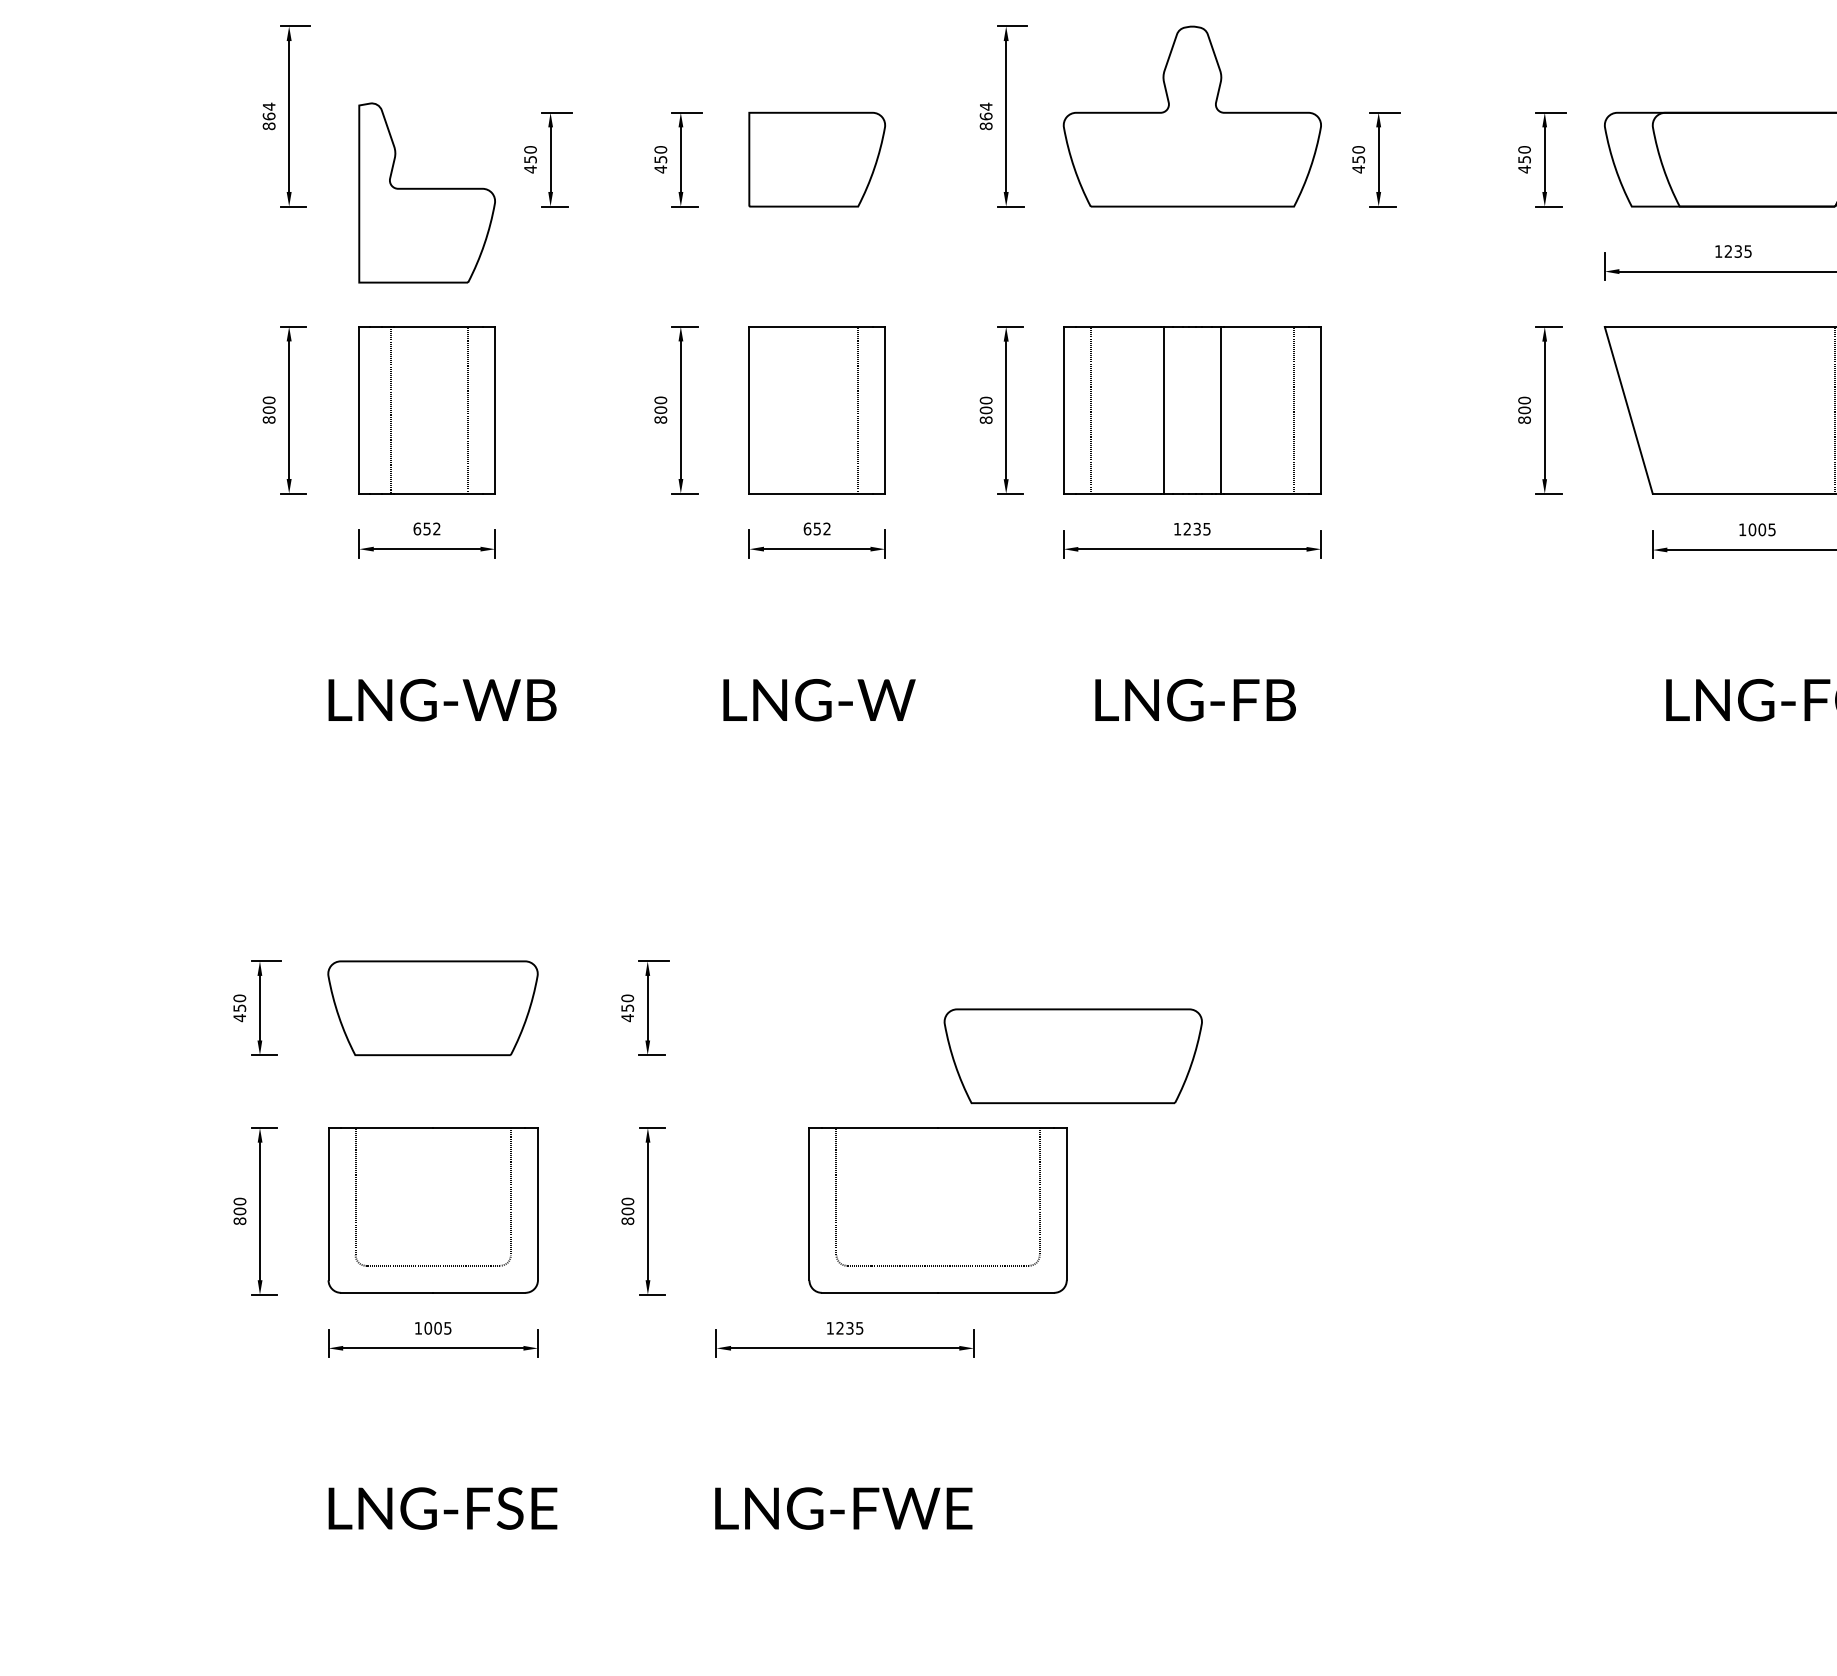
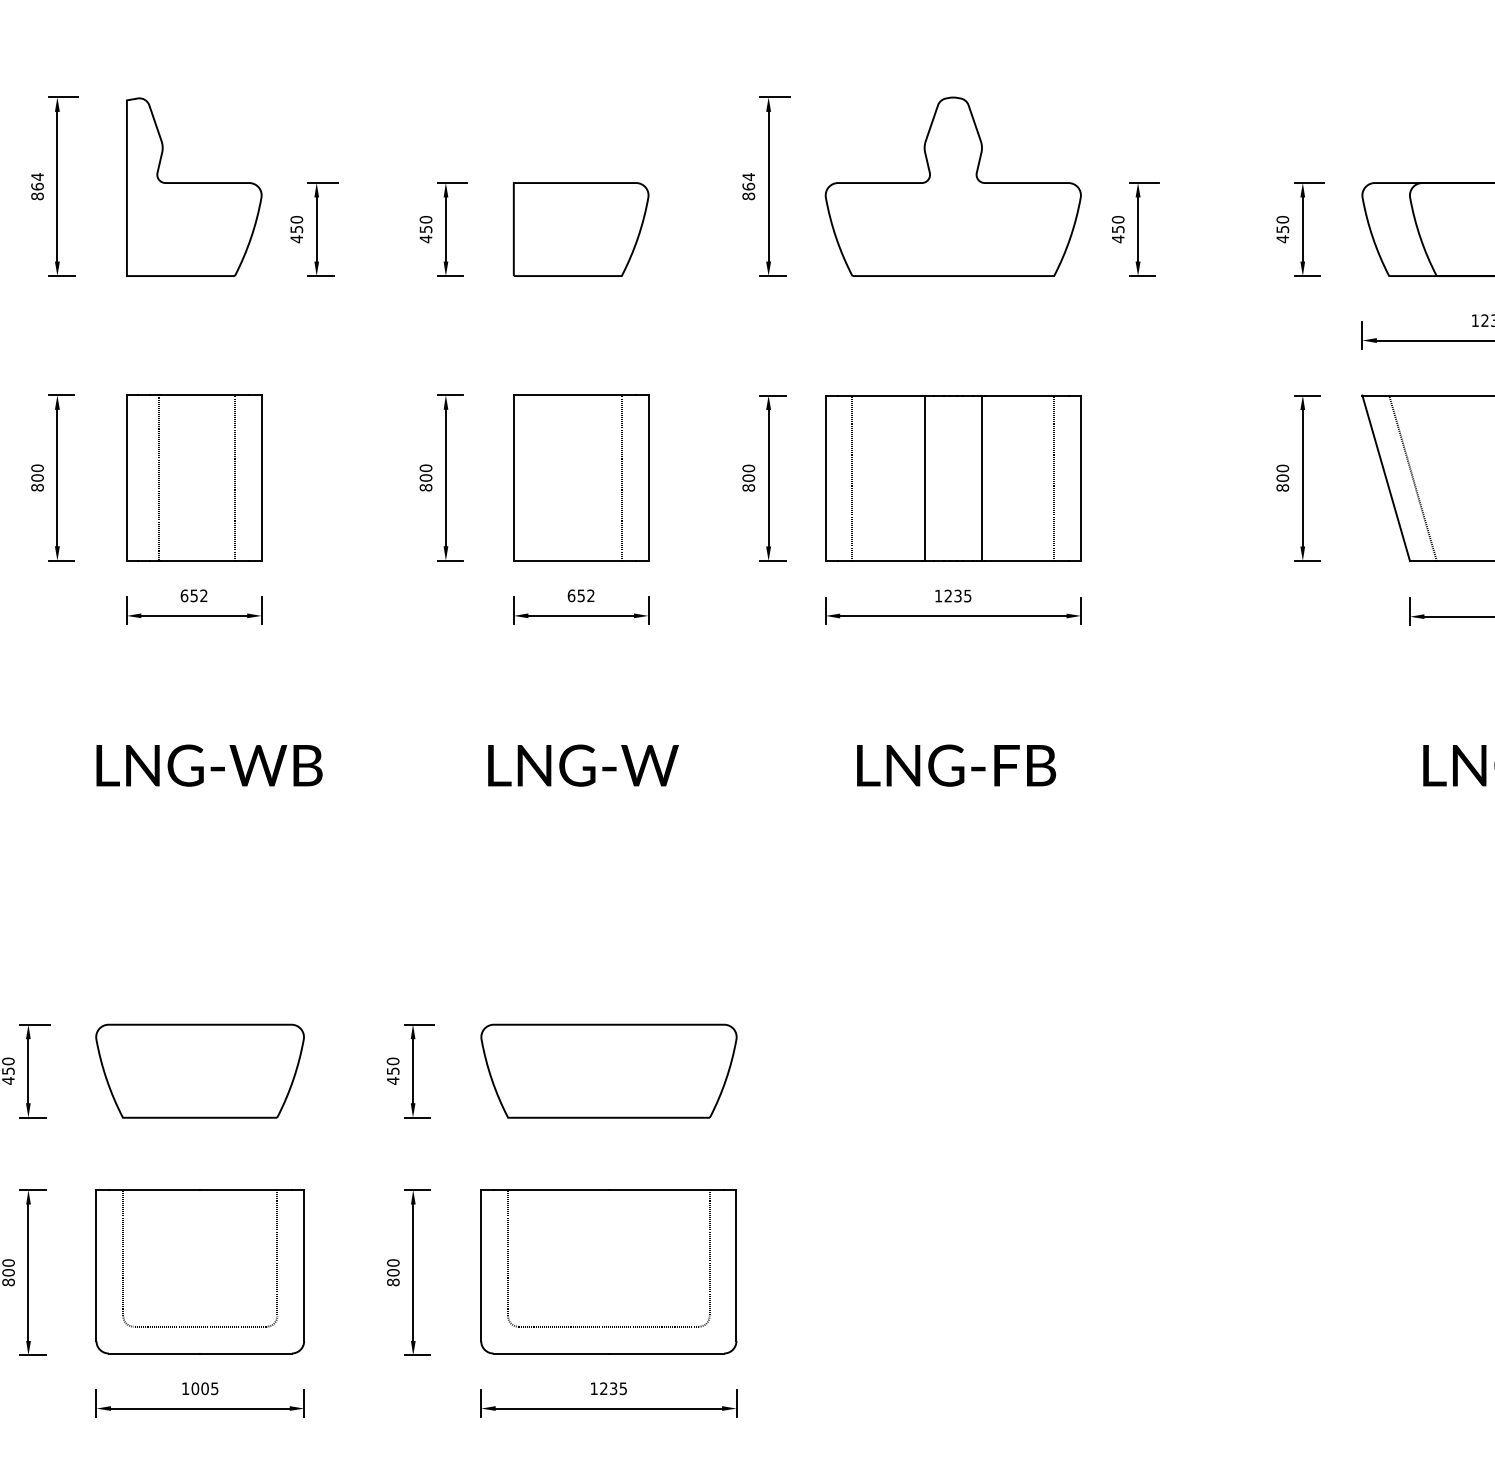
part: (426, 192) -> (193, 186), moved
line: (1655, 410) -> (1412, 478), added
part: (1072, 1056) -> (608, 1071), moved
part: (937, 1210) -> (608, 1271), moved

